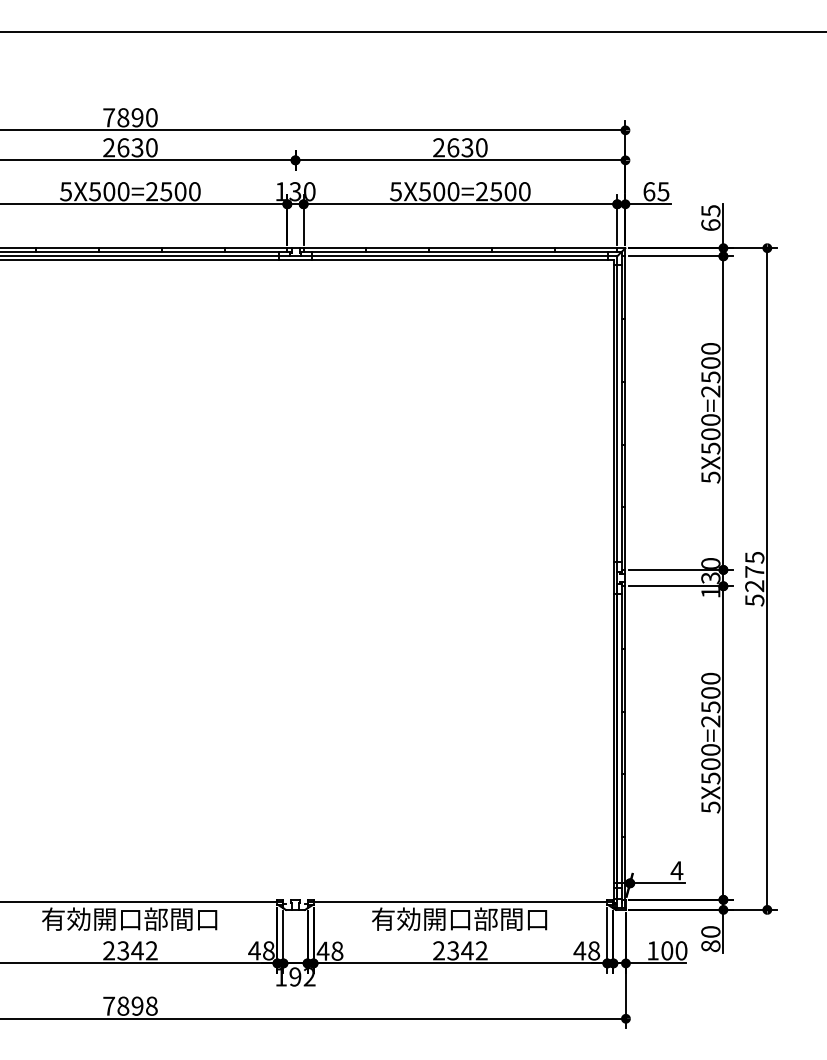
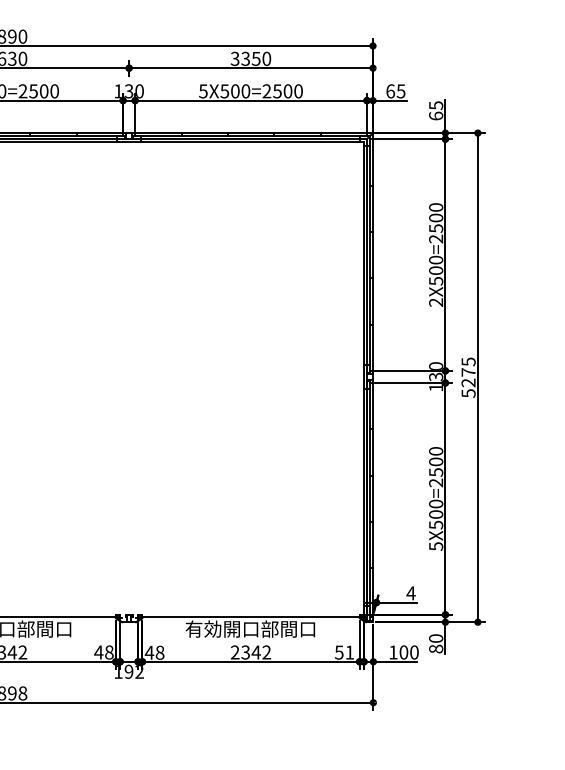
text: (453, 147) -> (245, 58), 2630 -> 3350
text: (710, 477) -> (435, 302), 5X500=2500 -> 2X500=2500
text: (586, 950) -> (344, 652), 48 -> 51

